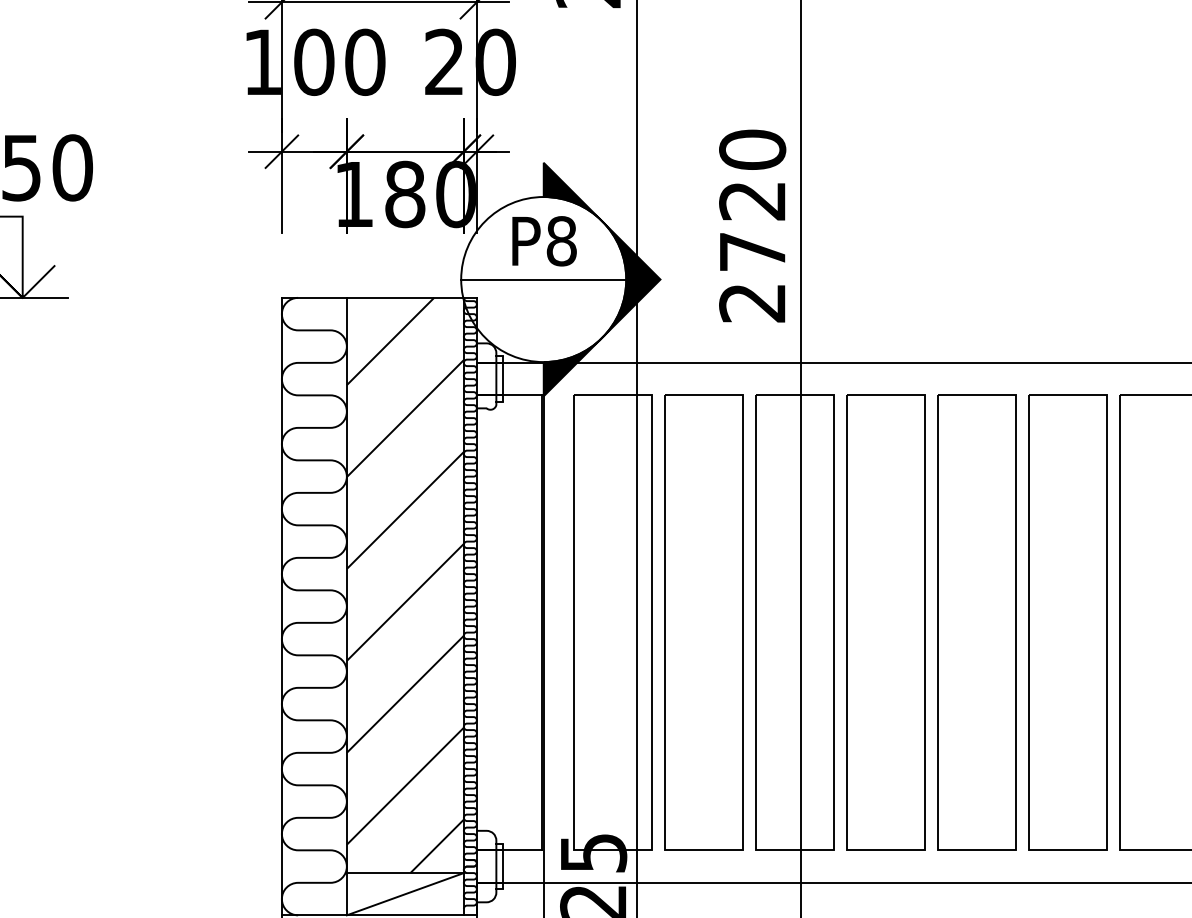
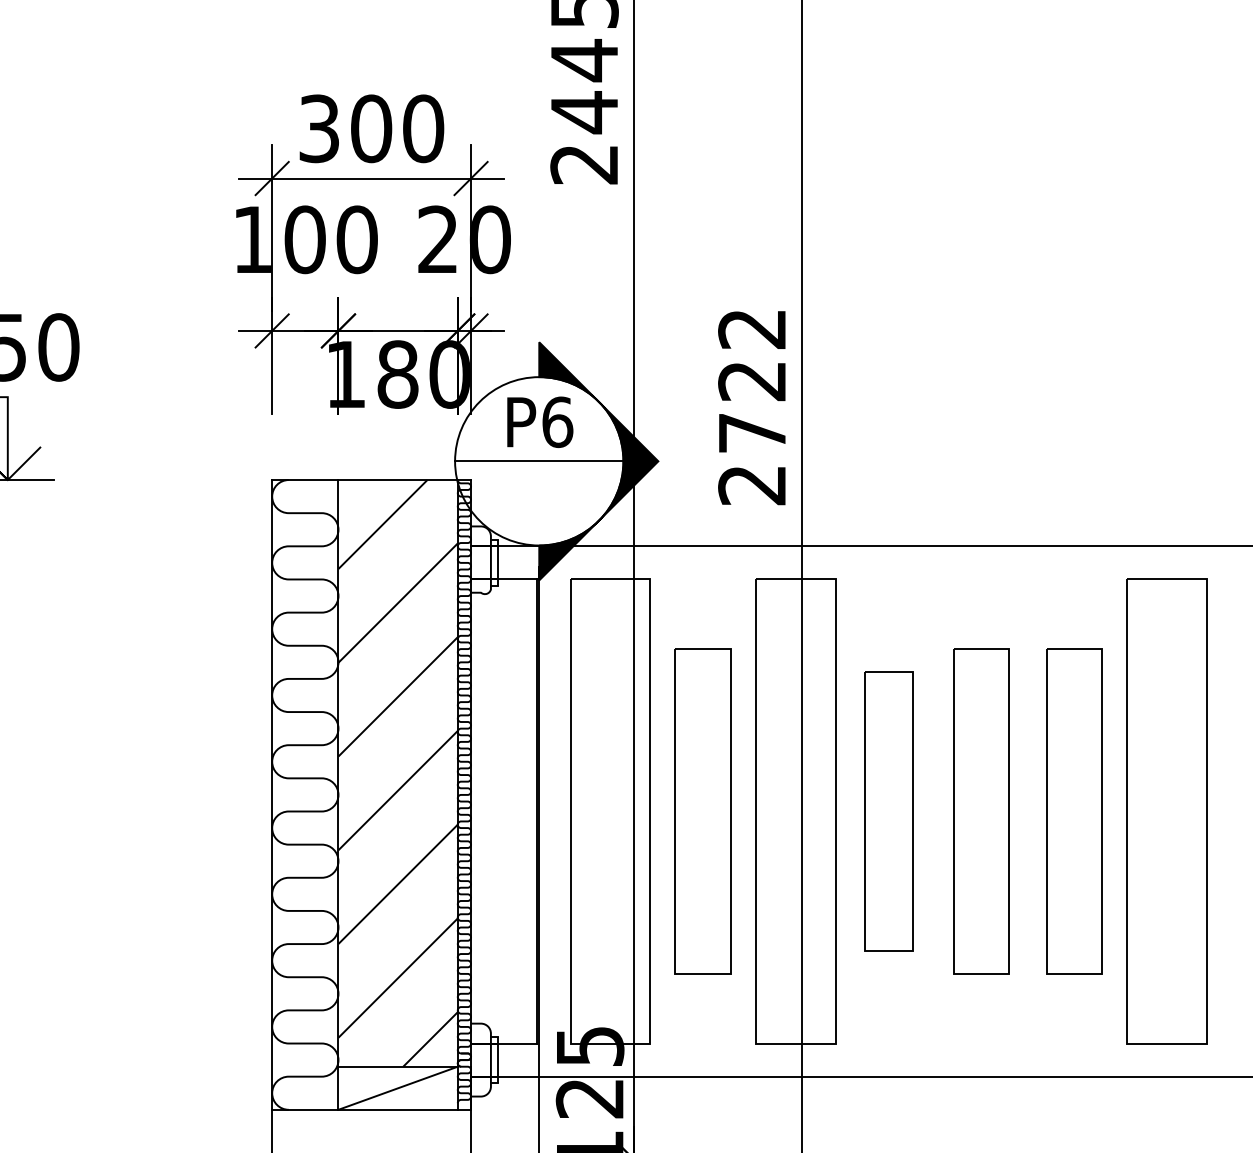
text: (752, 149) -> (752, 328), 2720 -> 2722
text: (561, 240) -> (557, 421), P8 -> P6
part: (703, 622) -> (702, 811), size x0.7
part: (886, 622) -> (888, 811), size x0.6
part: (977, 622) -> (981, 811), size x0.7
part: (1068, 622) -> (1074, 811), size x0.7

